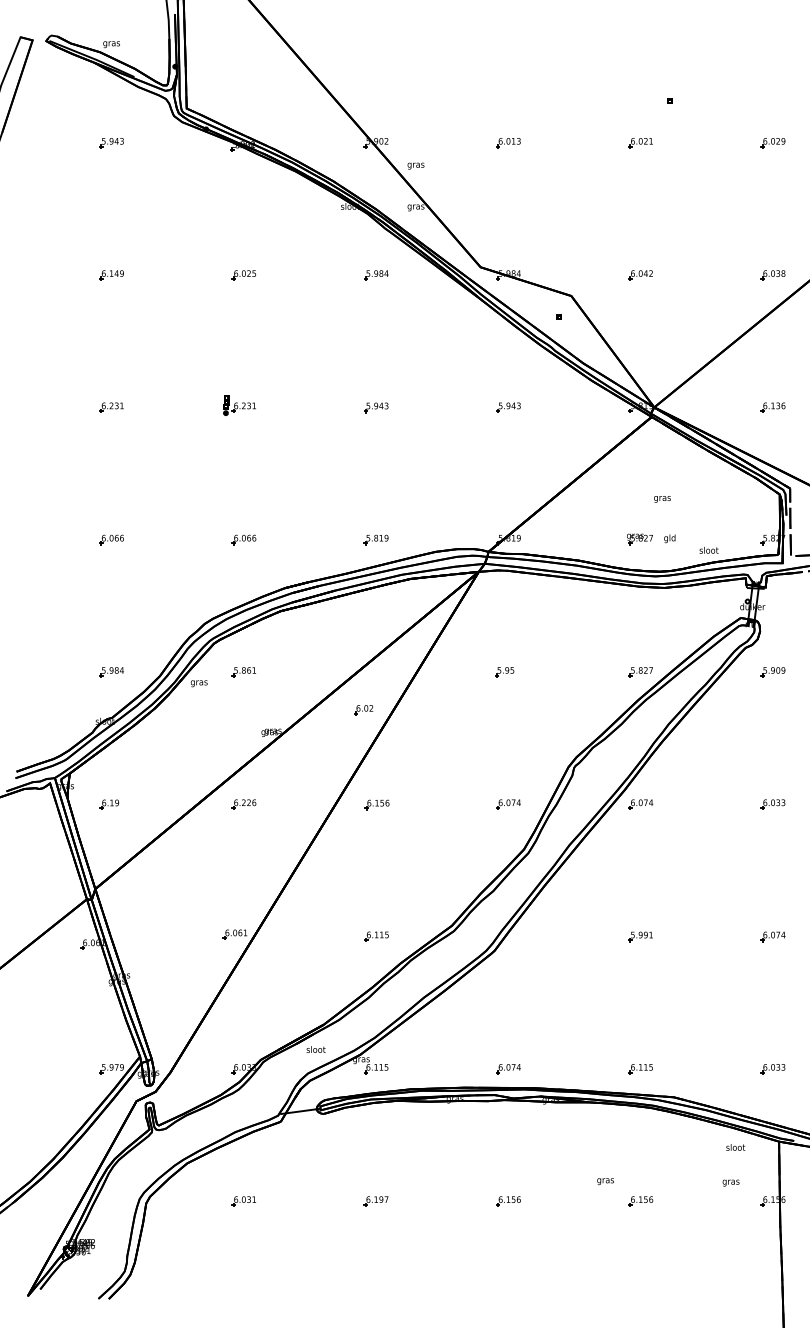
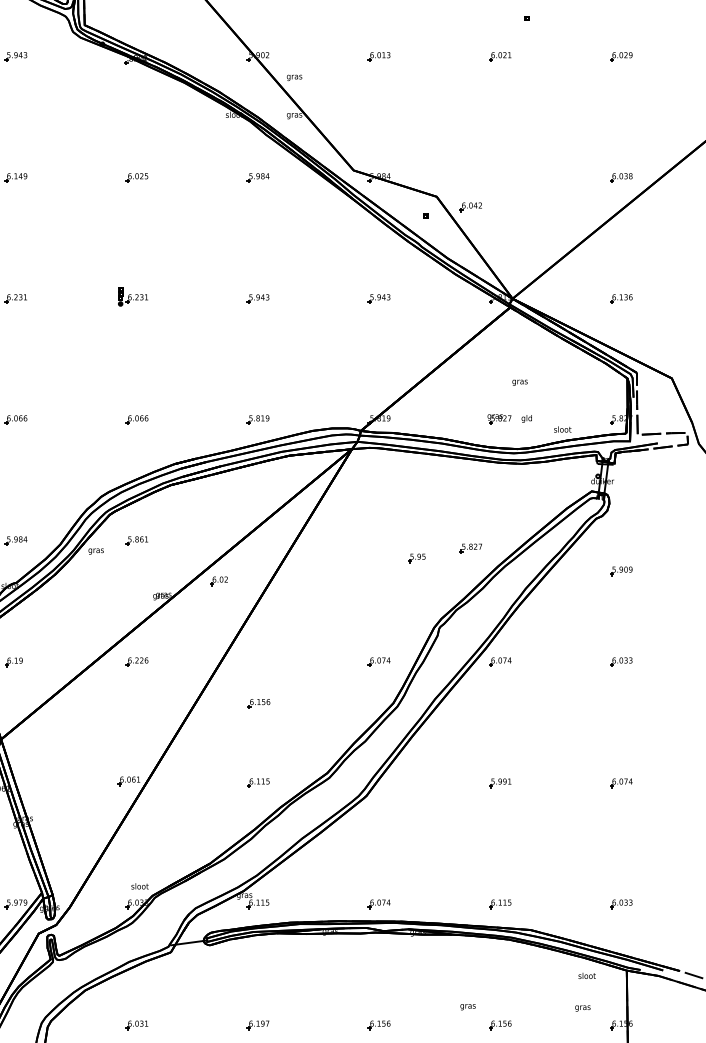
part: (640, 275) -> (470, 207), moved
part: (504, 672) -> (416, 558), moved
part: (640, 672) -> (470, 548), moved
part: (772, 672) -> (620, 571), moved
part: (363, 710) -> (219, 581), moved
part: (376, 804) -> (258, 703), moved
text: (315, 1049) -> (139, 886), moved

